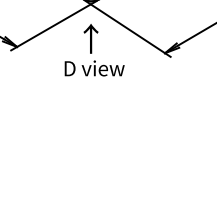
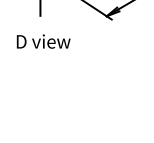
text: (94, 68) -> (43, 41), moved

